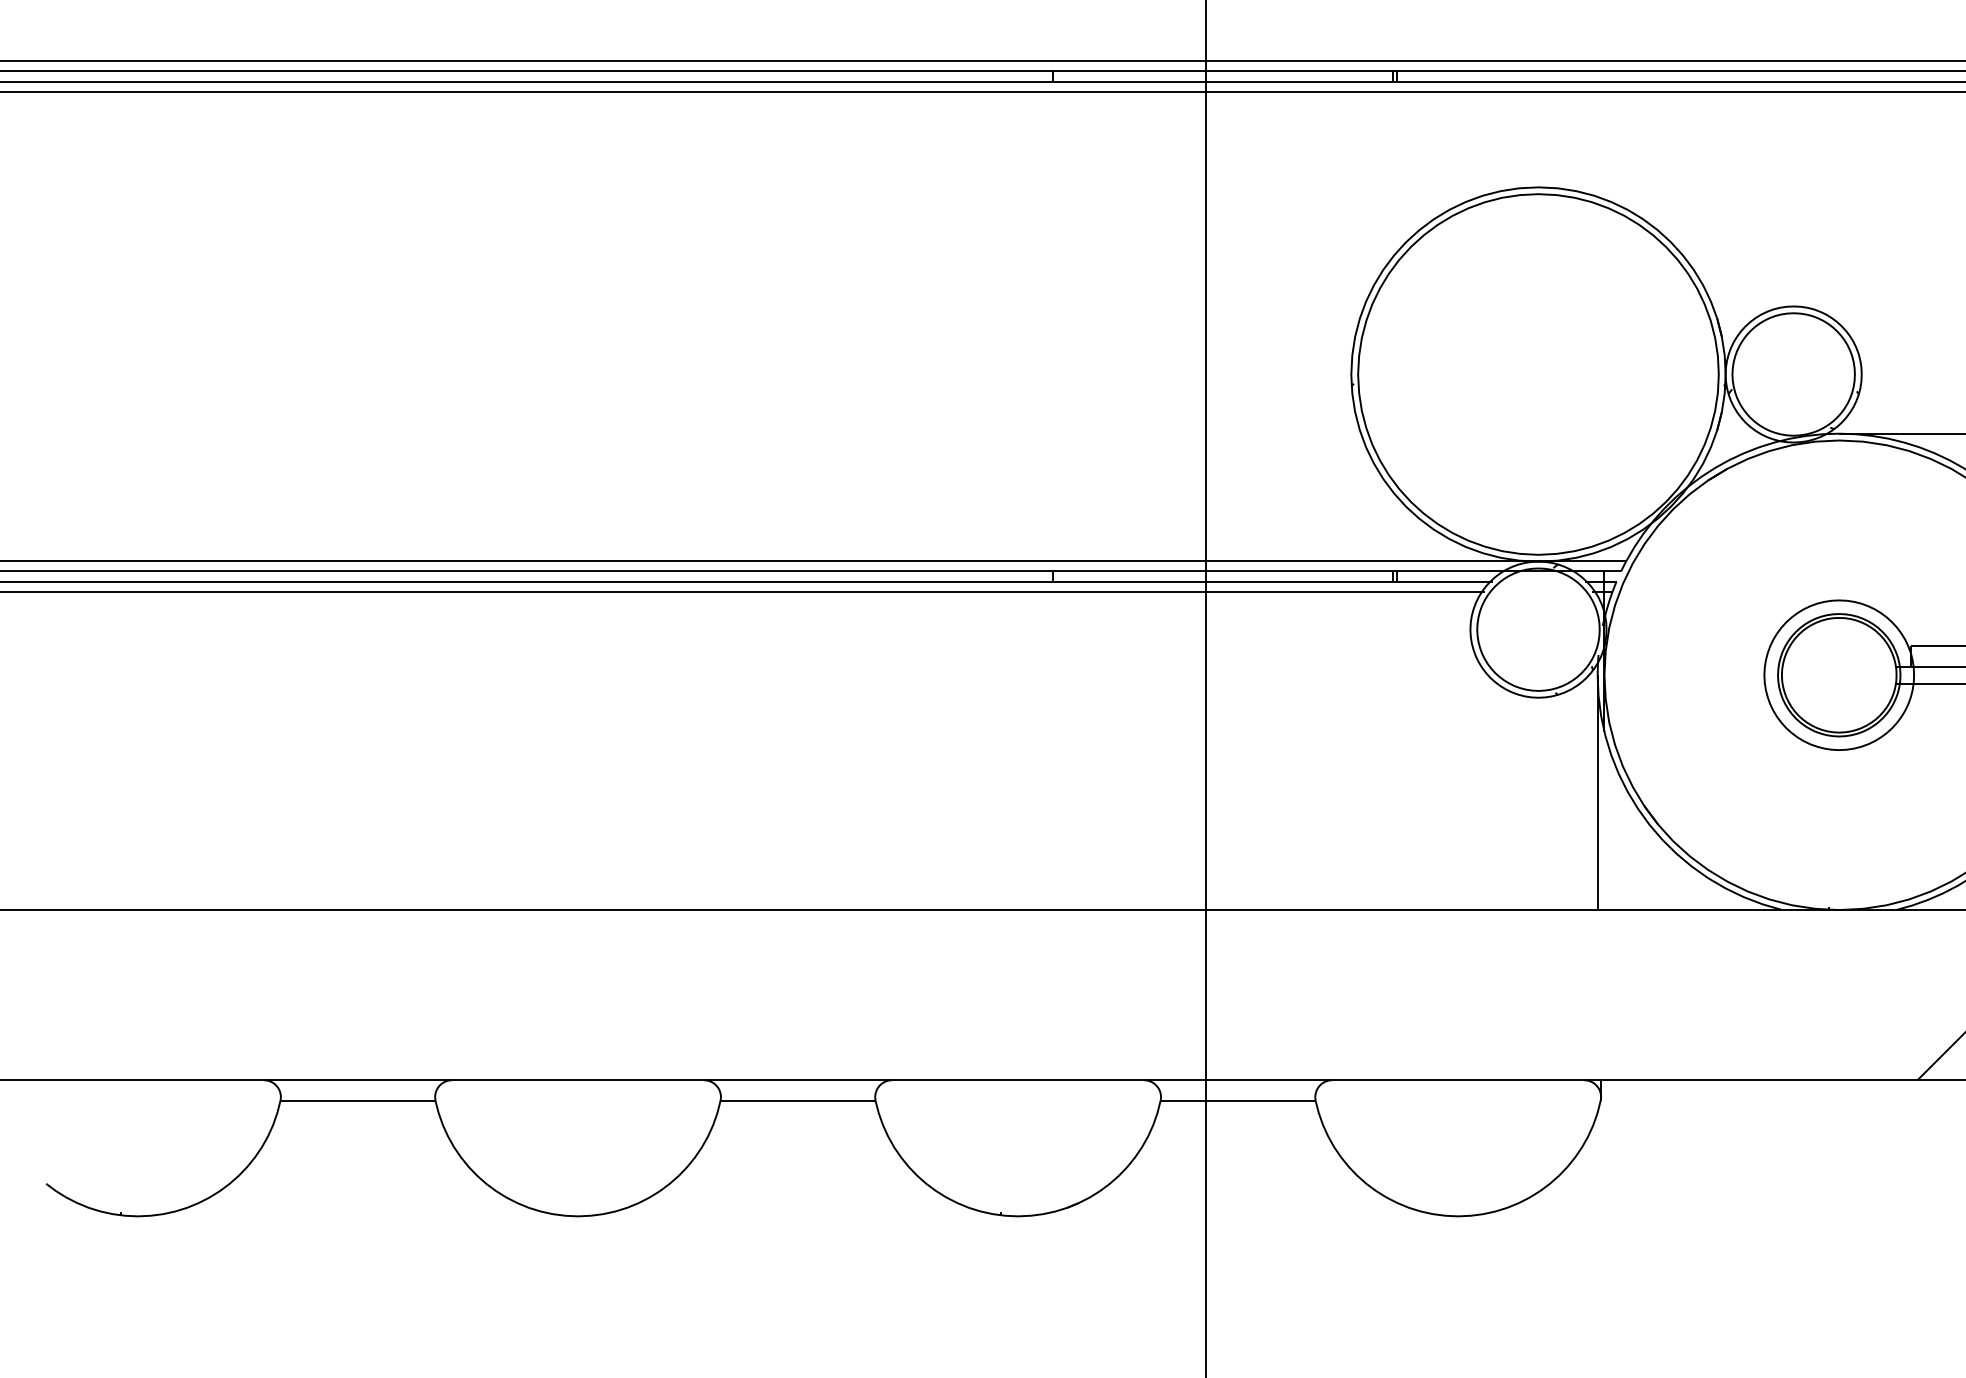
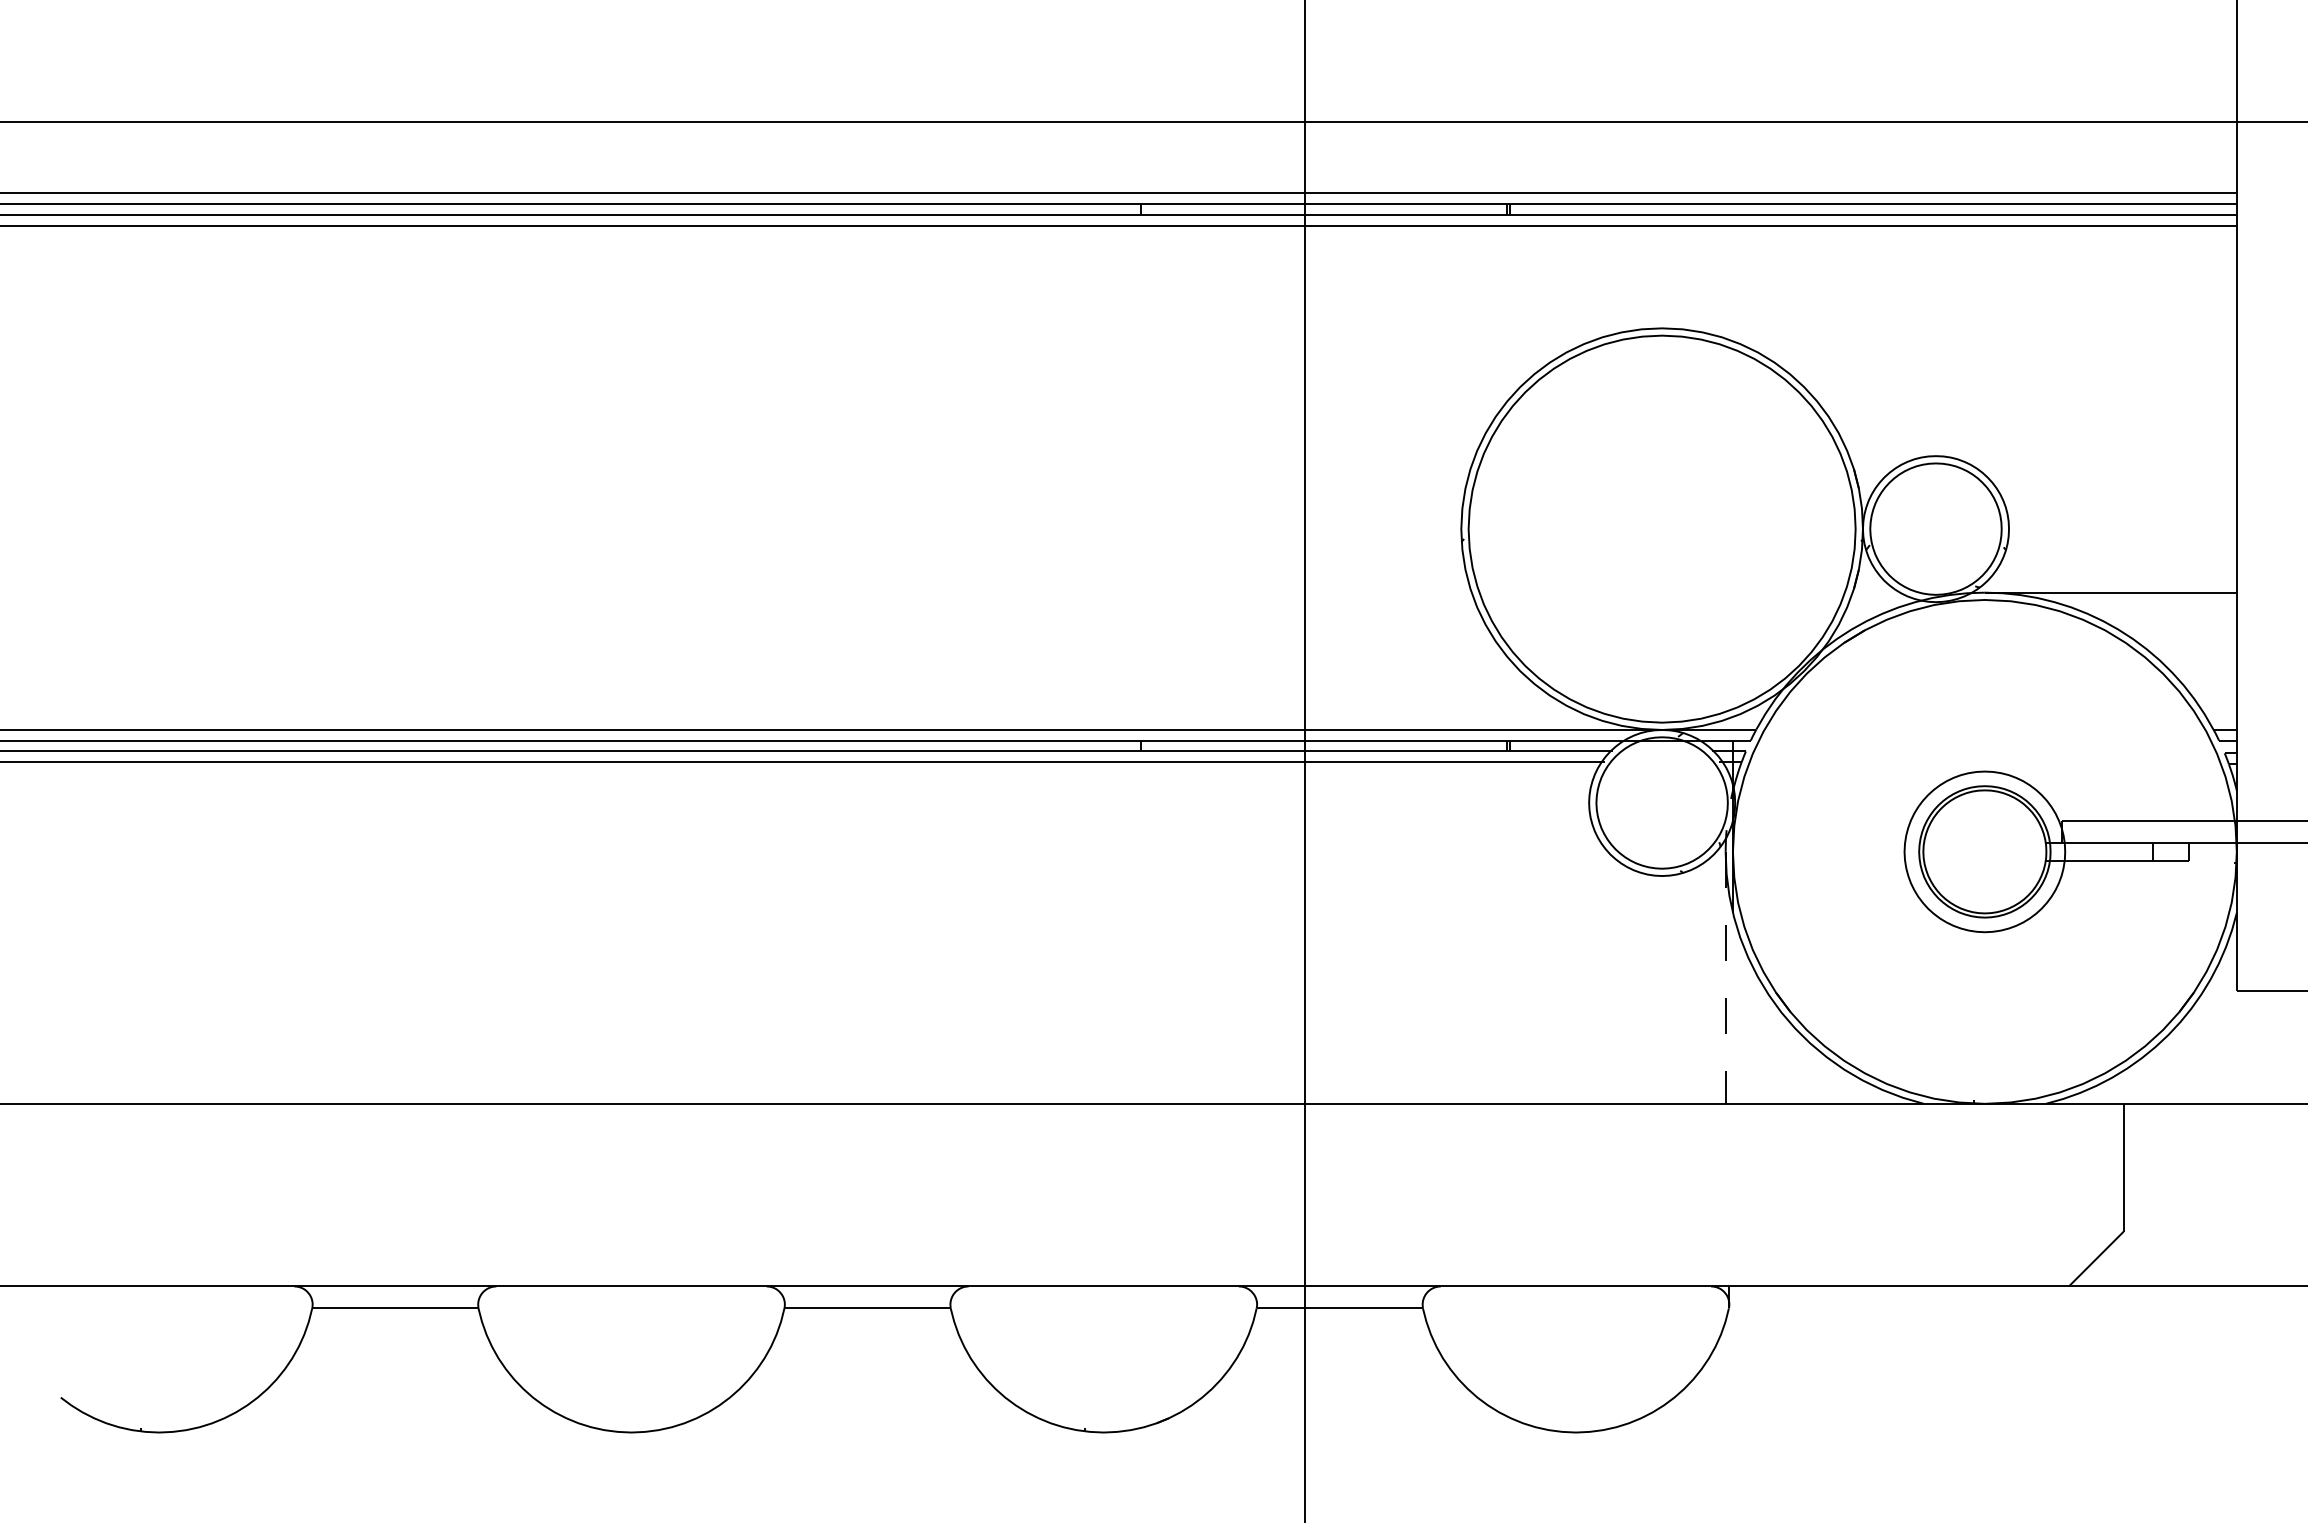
line: (1597, 793) -> (1725, 978), solid -> dashed

